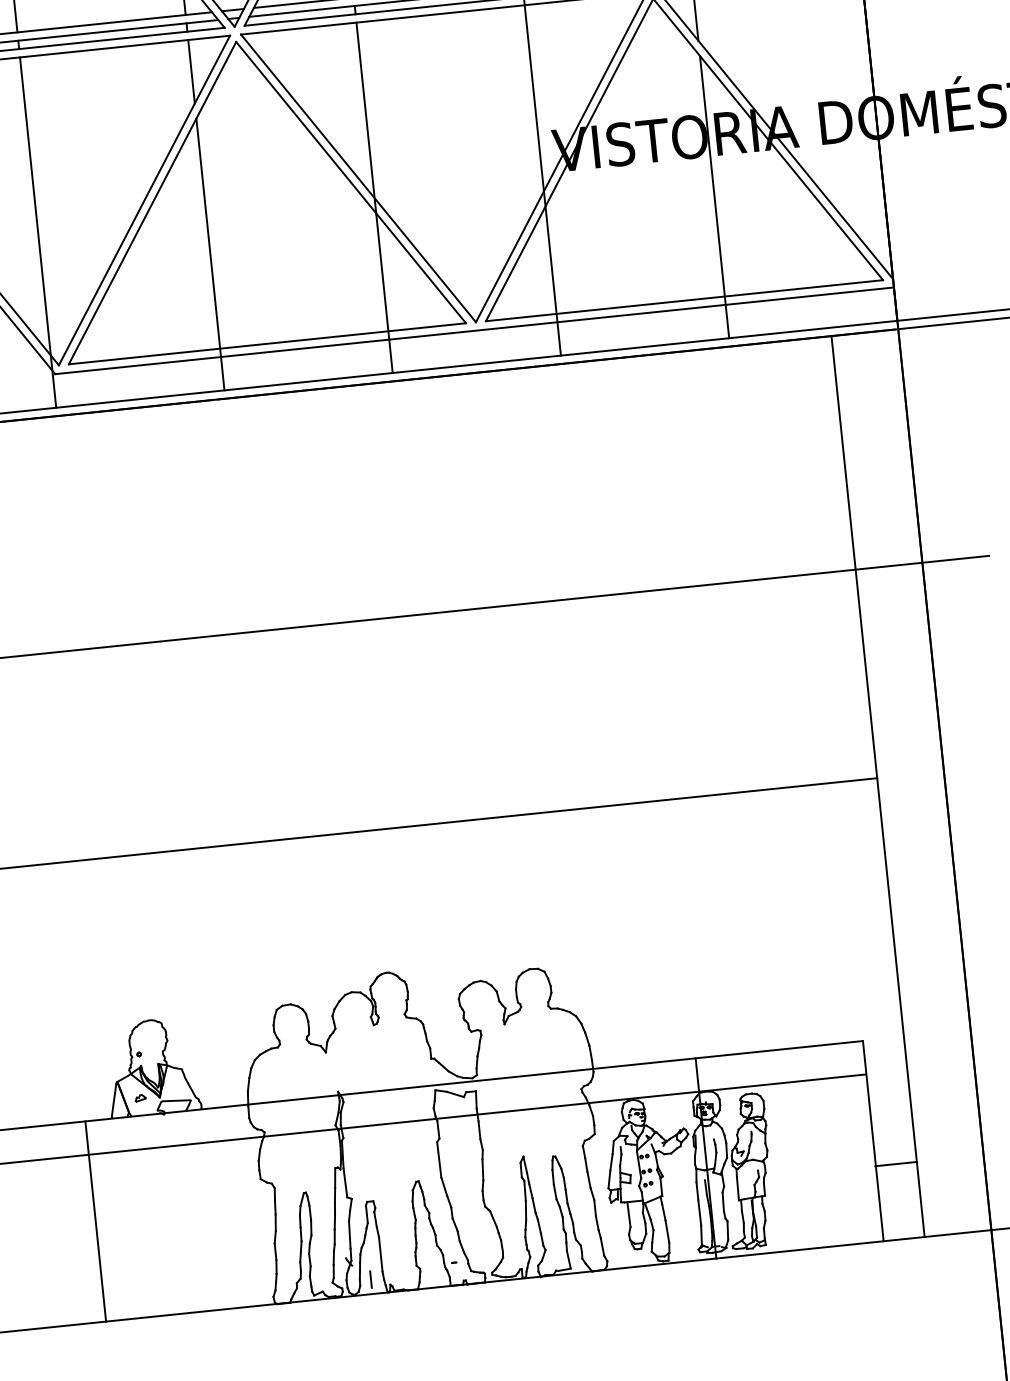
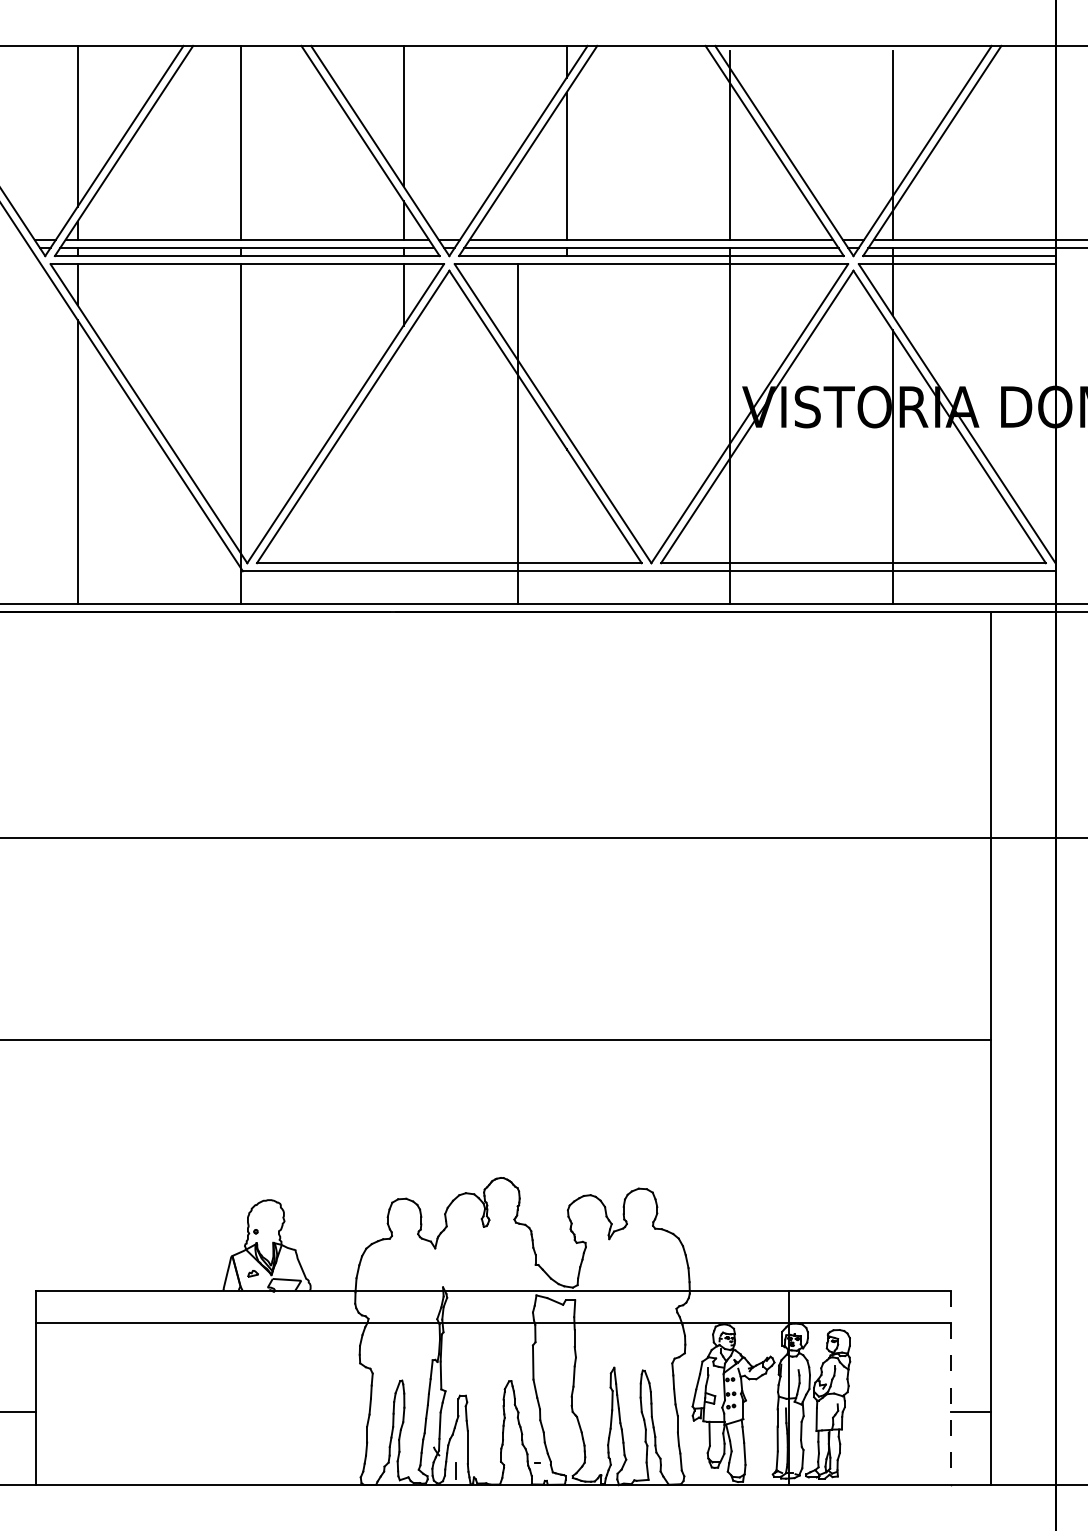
line: (374, 197) -> (517, 433), moved
line: (210, 254) -> (403, 471), removed
line: (873, 1141) -> (951, 1387), solid -> dashed
line: (95, 1221) -> (197, 1387), removed

